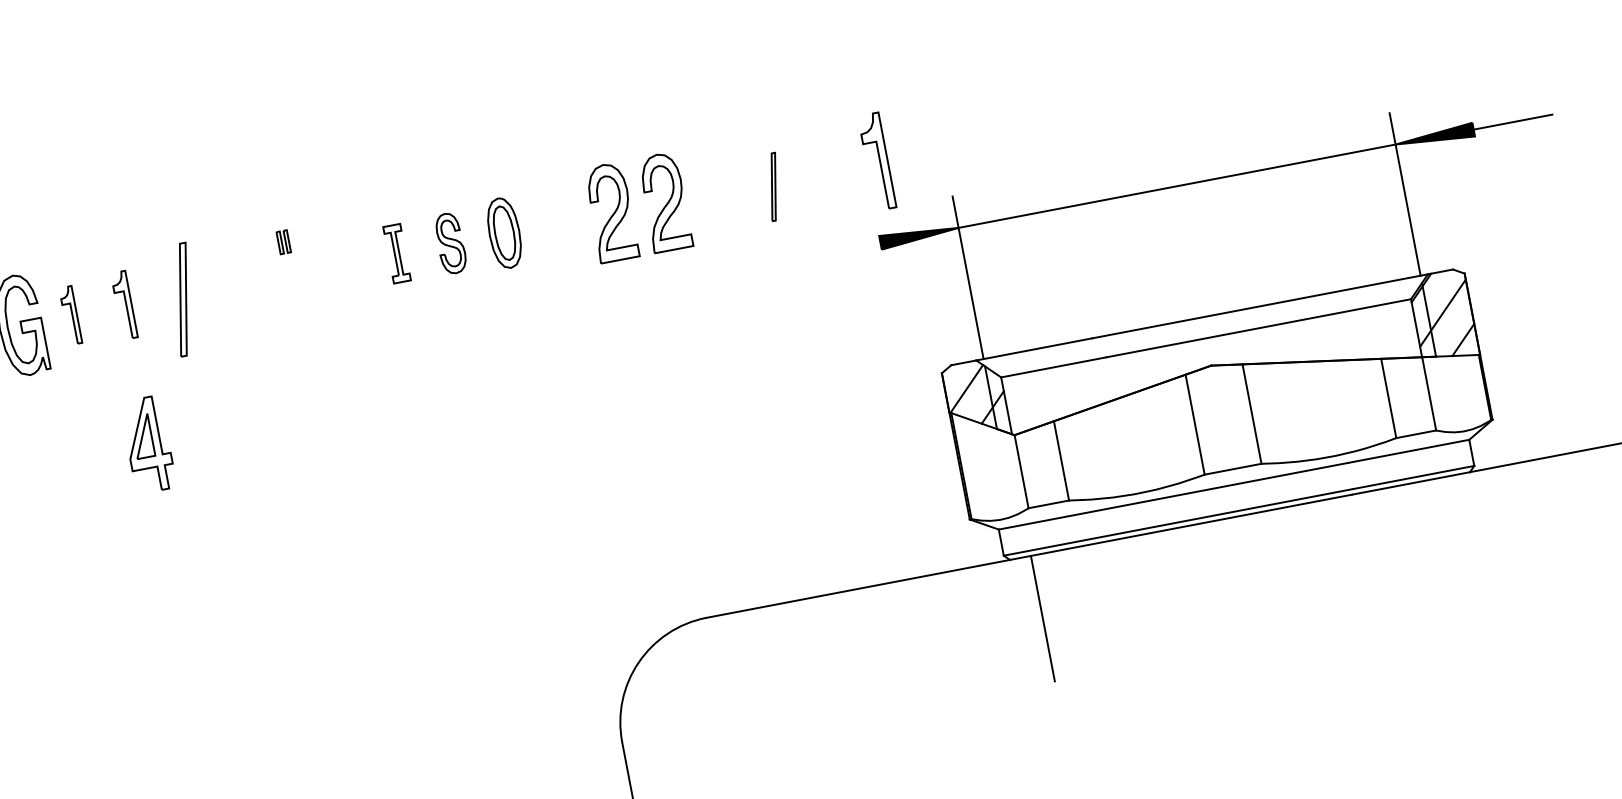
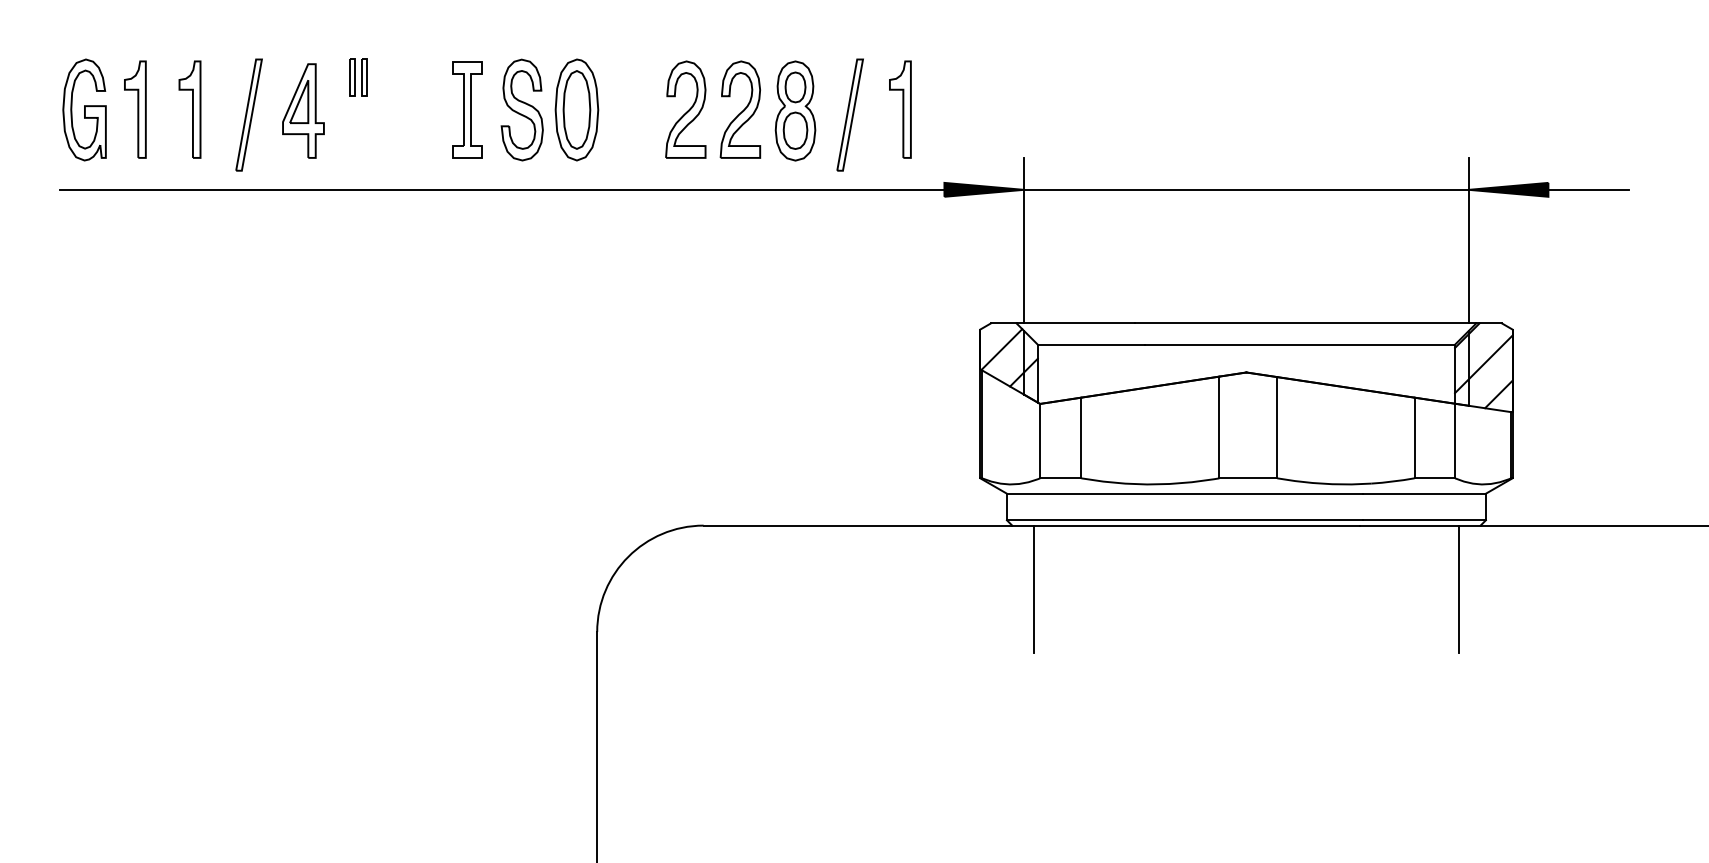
part: (877, 161) -> (900, 109), moved
part: (773, 186) -> (849, 114), size x1.67
part: (719, 192) -> (795, 110), added
part: (503, 232) -> (576, 109), size x1.43
part: (283, 242) -> (358, 77), size x1.67
part: (449, 243) -> (521, 109), size x1.67
part: (396, 253) -> (467, 109), size x1.67
part: (123, 305) -> (189, 109), size x1.43
part: (70, 315) -> (135, 109), size x1.67
line: (446, 325) -> (502, 189), added
part: (148, 444) -> (303, 110), moved
line: (1461, 538) -> (1459, 589), added

